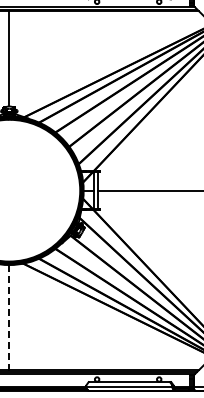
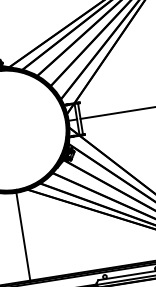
line: (9, 317) -> (23, 236), dashed -> solid

